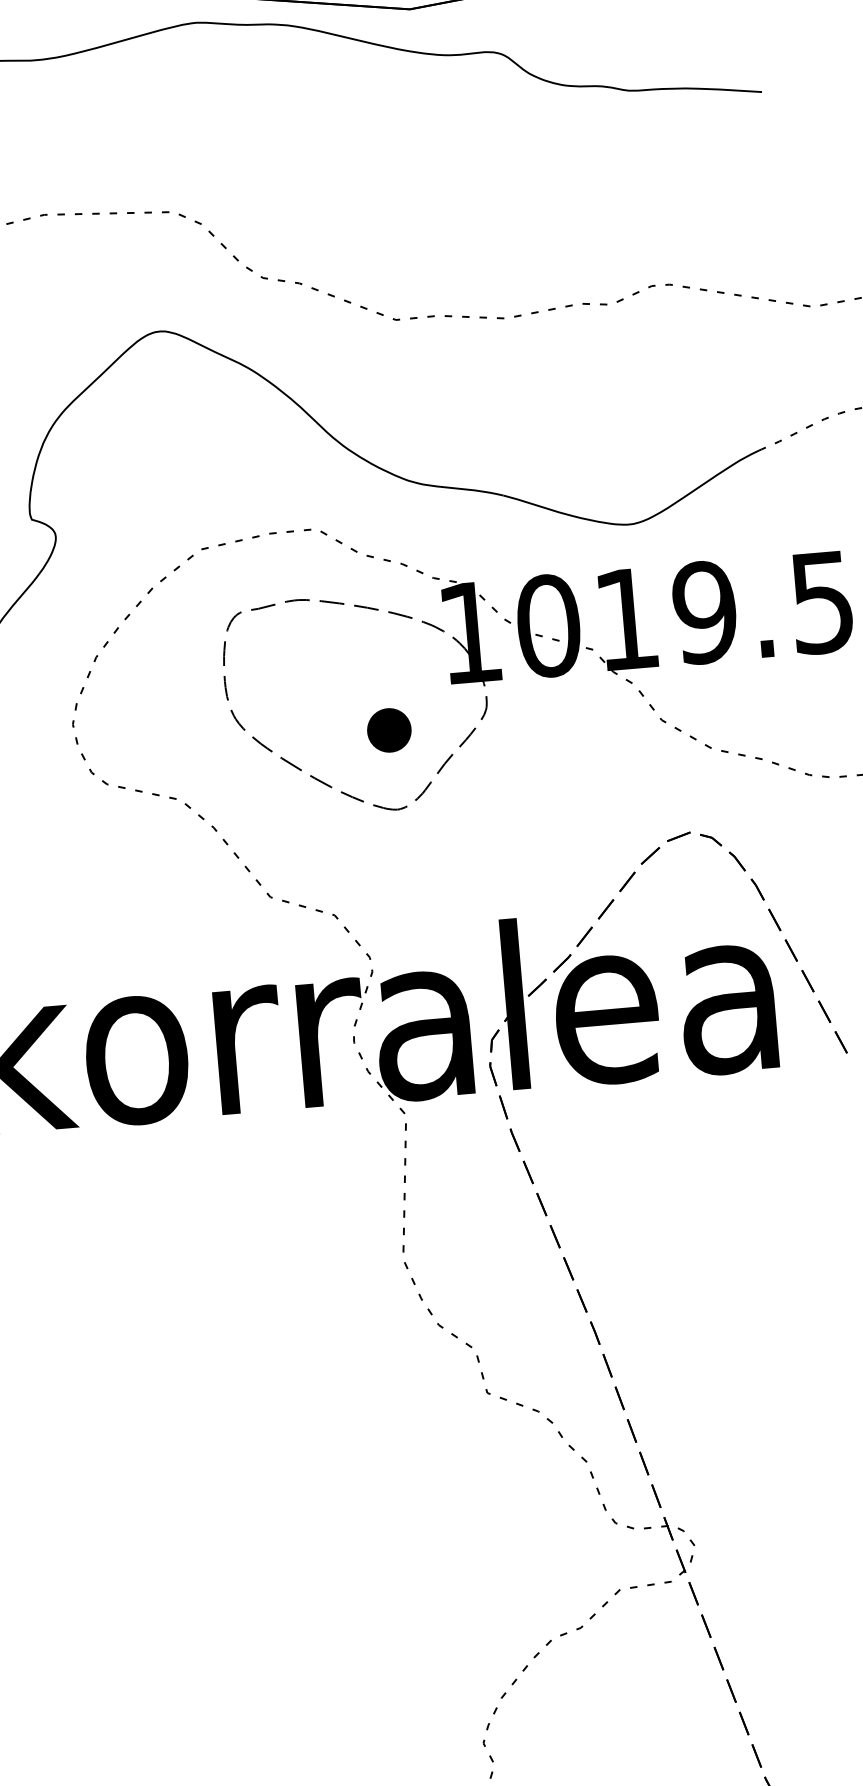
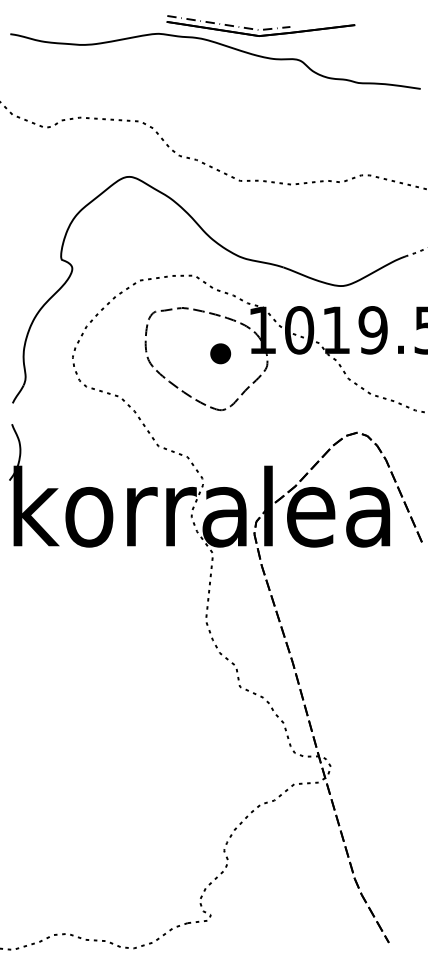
part: (388, 729) -> (220, 353), moved

